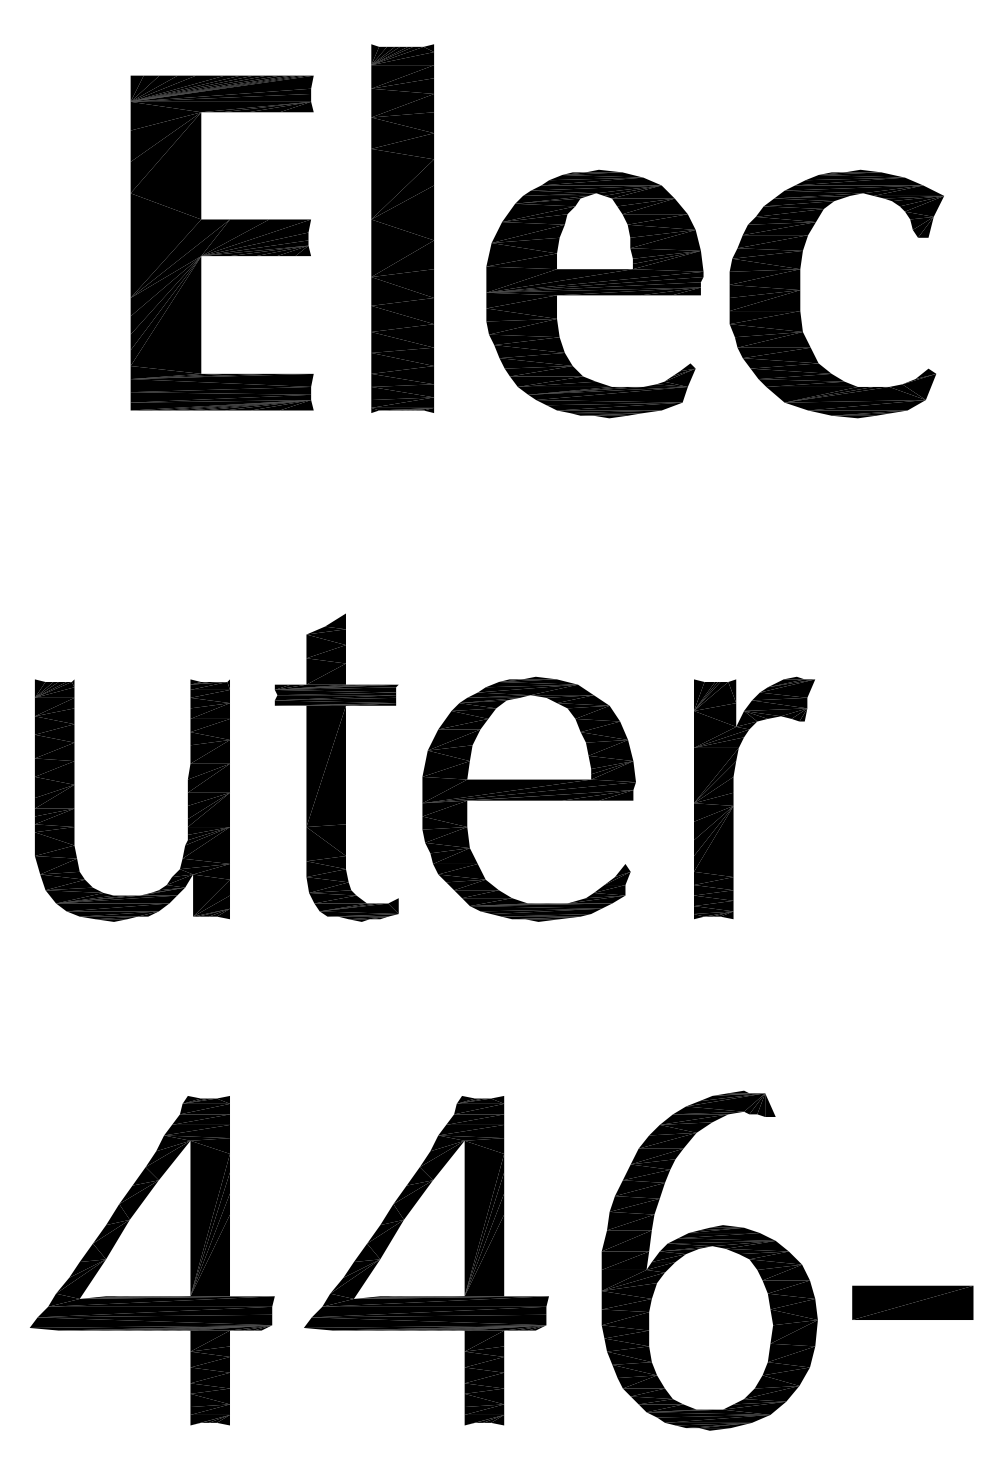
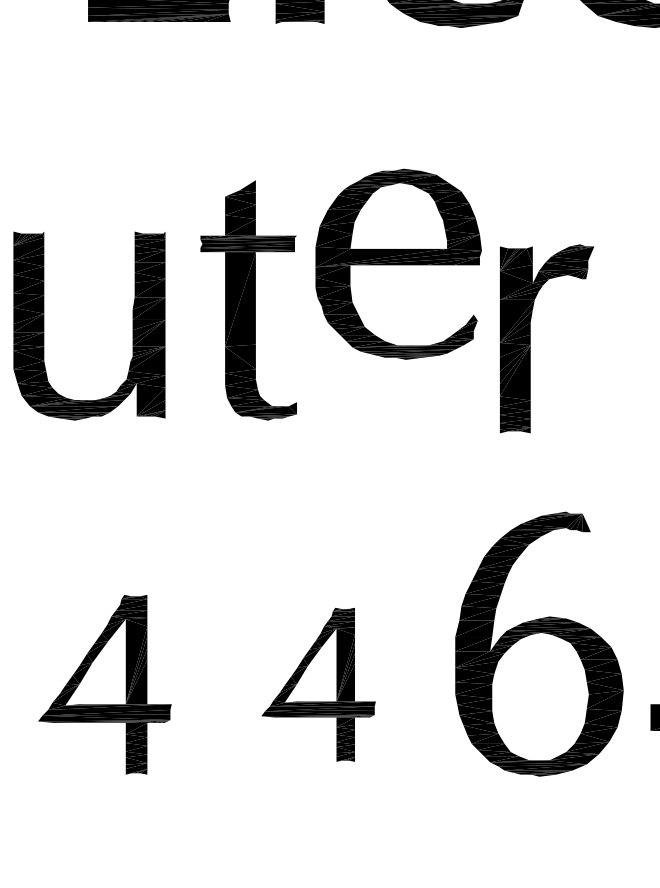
part: (733, 797) -> (530, 338), moved
part: (528, 798) -> (398, 263), moved
part: (152, 1260) -> (105, 684), size x0.7
part: (426, 1260) -> (318, 684), size x0.6
part: (709, 1260) -> (539, 644), moved

